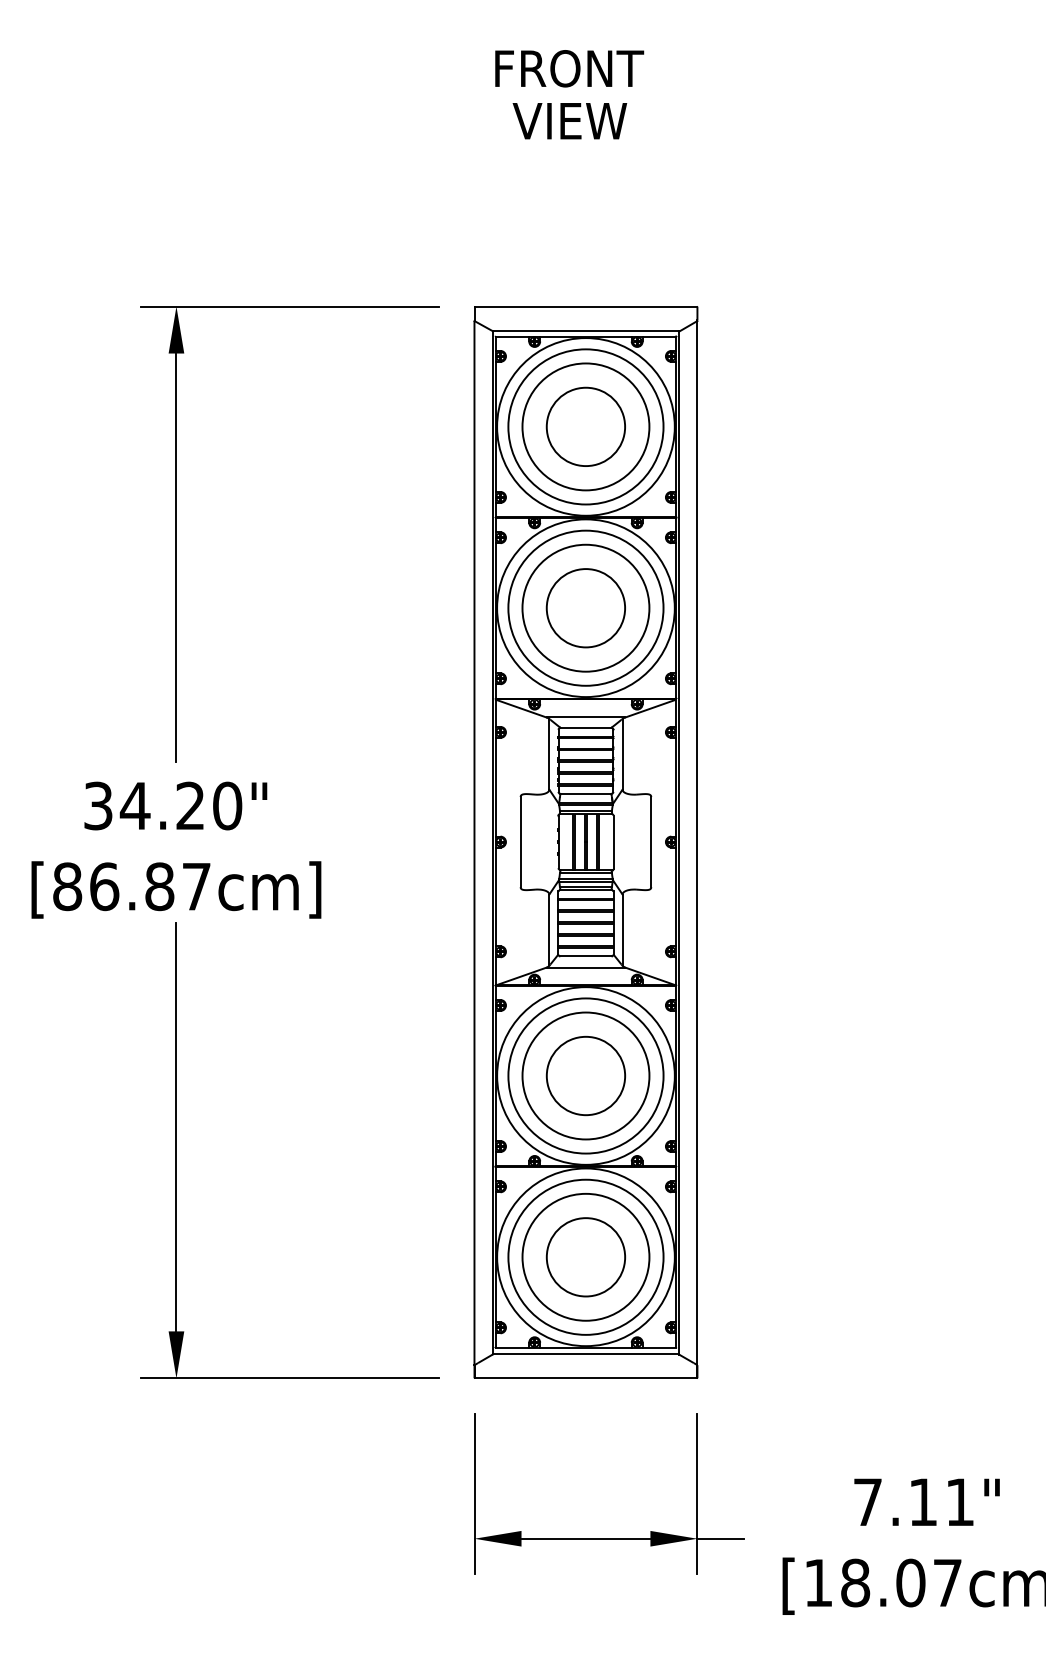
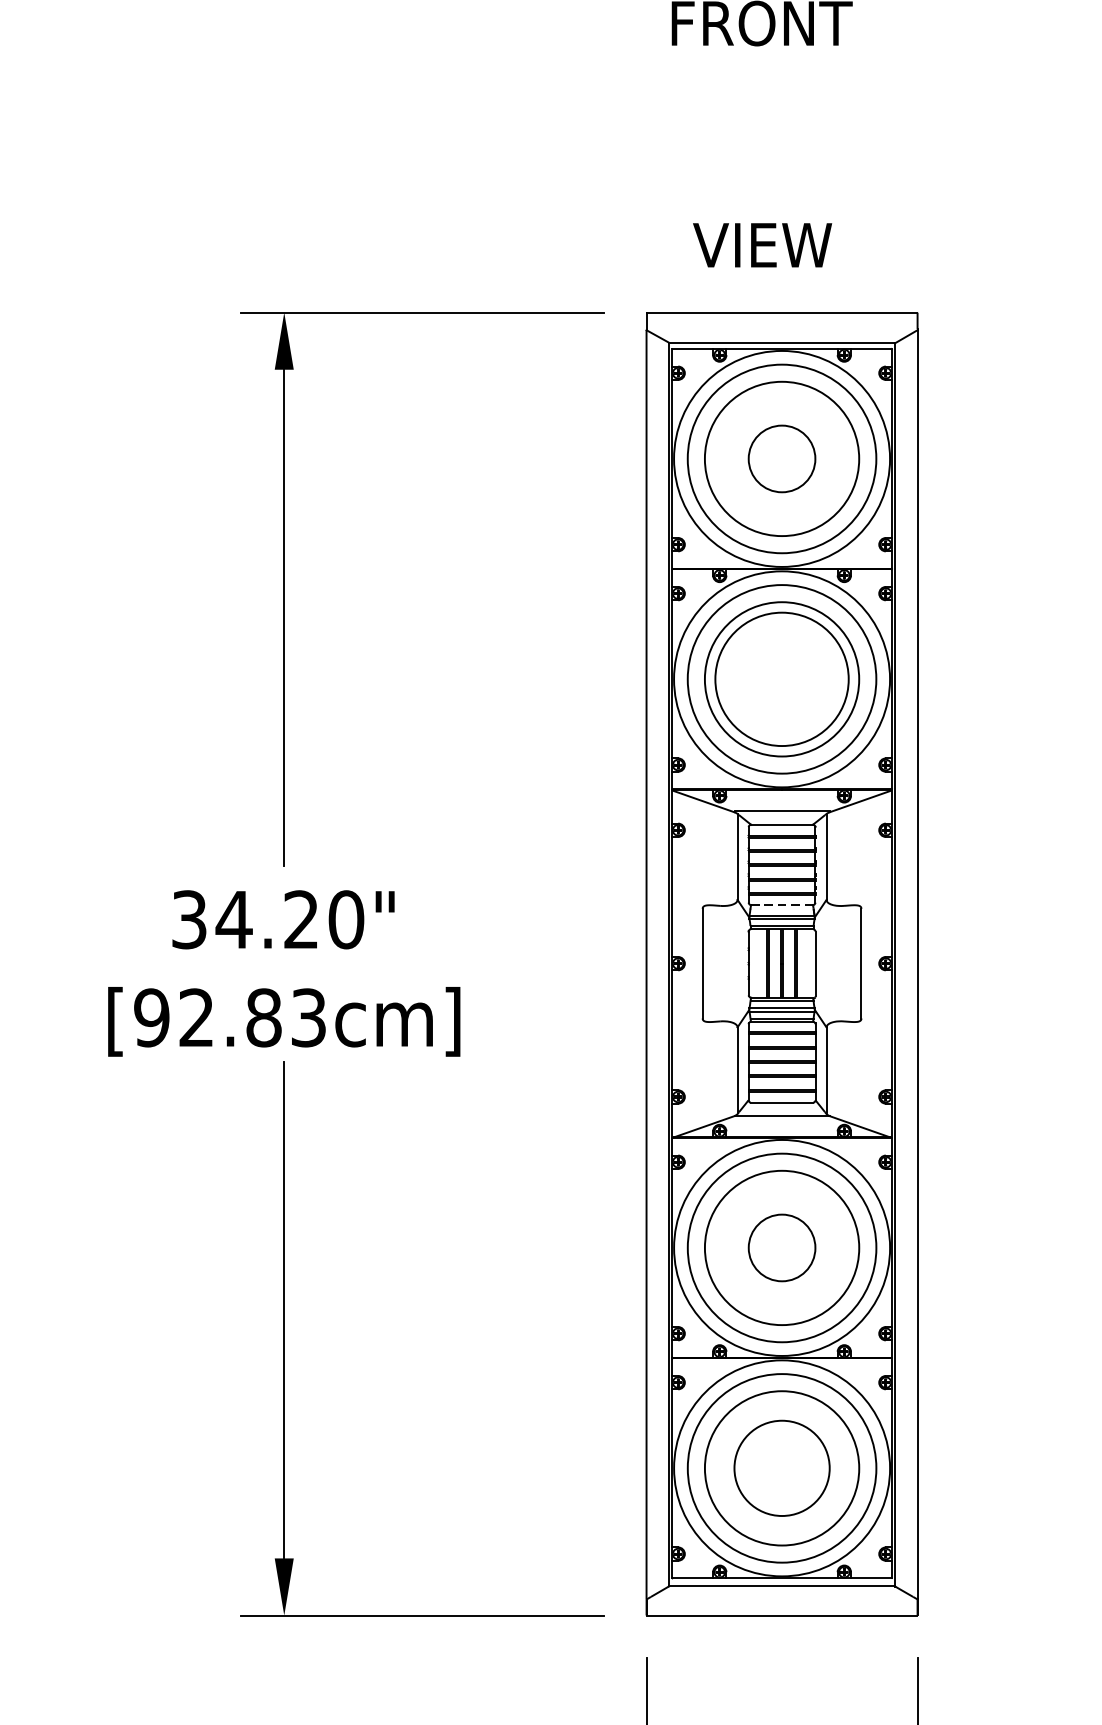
text: (569, 121) -> (762, 245), moved
circle: (585, 426) -> (781, 458), size x0.7
circle: (585, 608) -> (781, 679), size x1.4
line: (585, 793) -> (781, 904), solid -> dashed
text: (131, 886) -> (229, 1017), [86.87cm] -> [92.83cm]
circle: (585, 1075) -> (781, 1247), size x0.7

